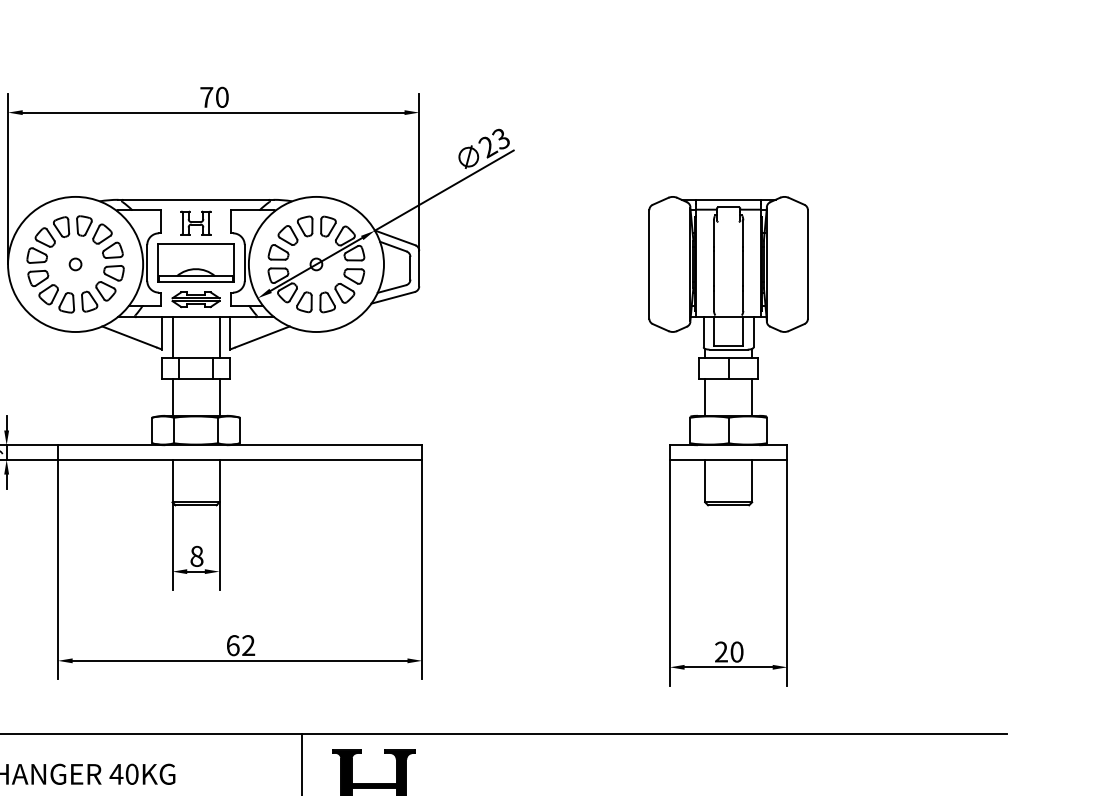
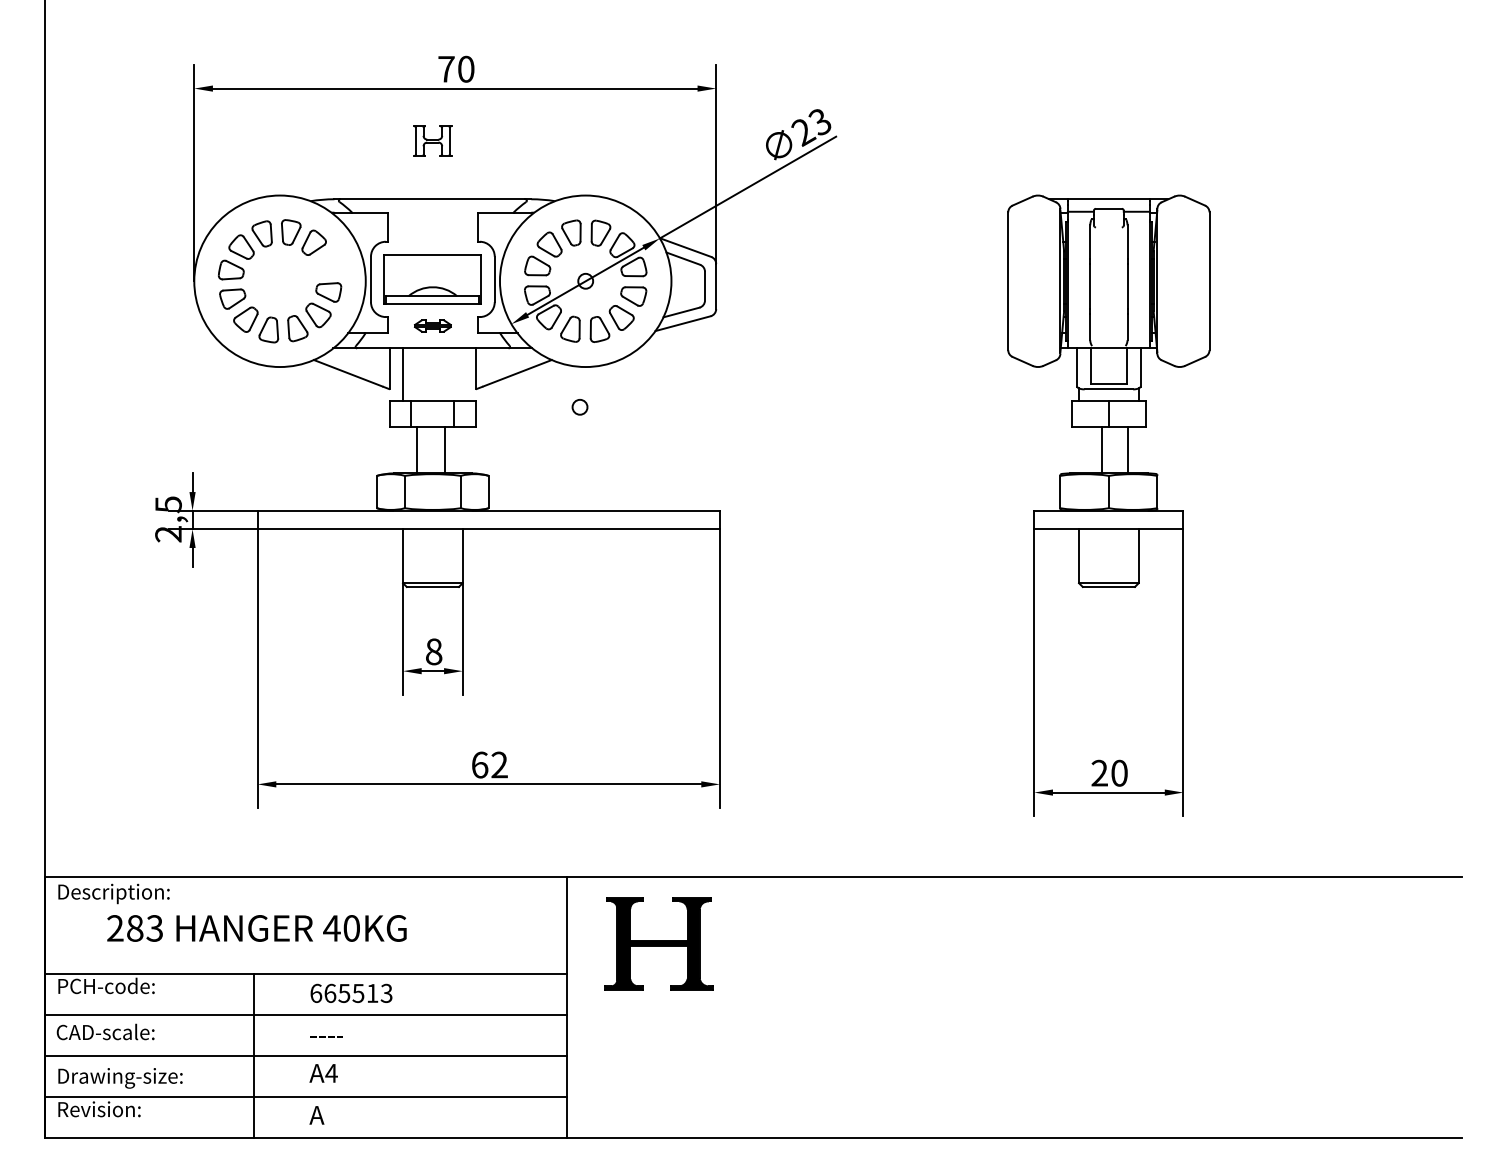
part: (195, 222) -> (432, 140), moved
part: (112, 250) -> (326, 263), removed
circle: (75, 264) -> (579, 407), moved
part: (195, 299) -> (432, 325), size x0.6
line: (219, 337) -> (462, 374), removed
line: (172, 396) -> (445, 449), moved
line: (219, 396) -> (416, 449), moved
line: (705, 396) -> (1128, 449), moved
line: (751, 396) -> (1101, 449), moved

